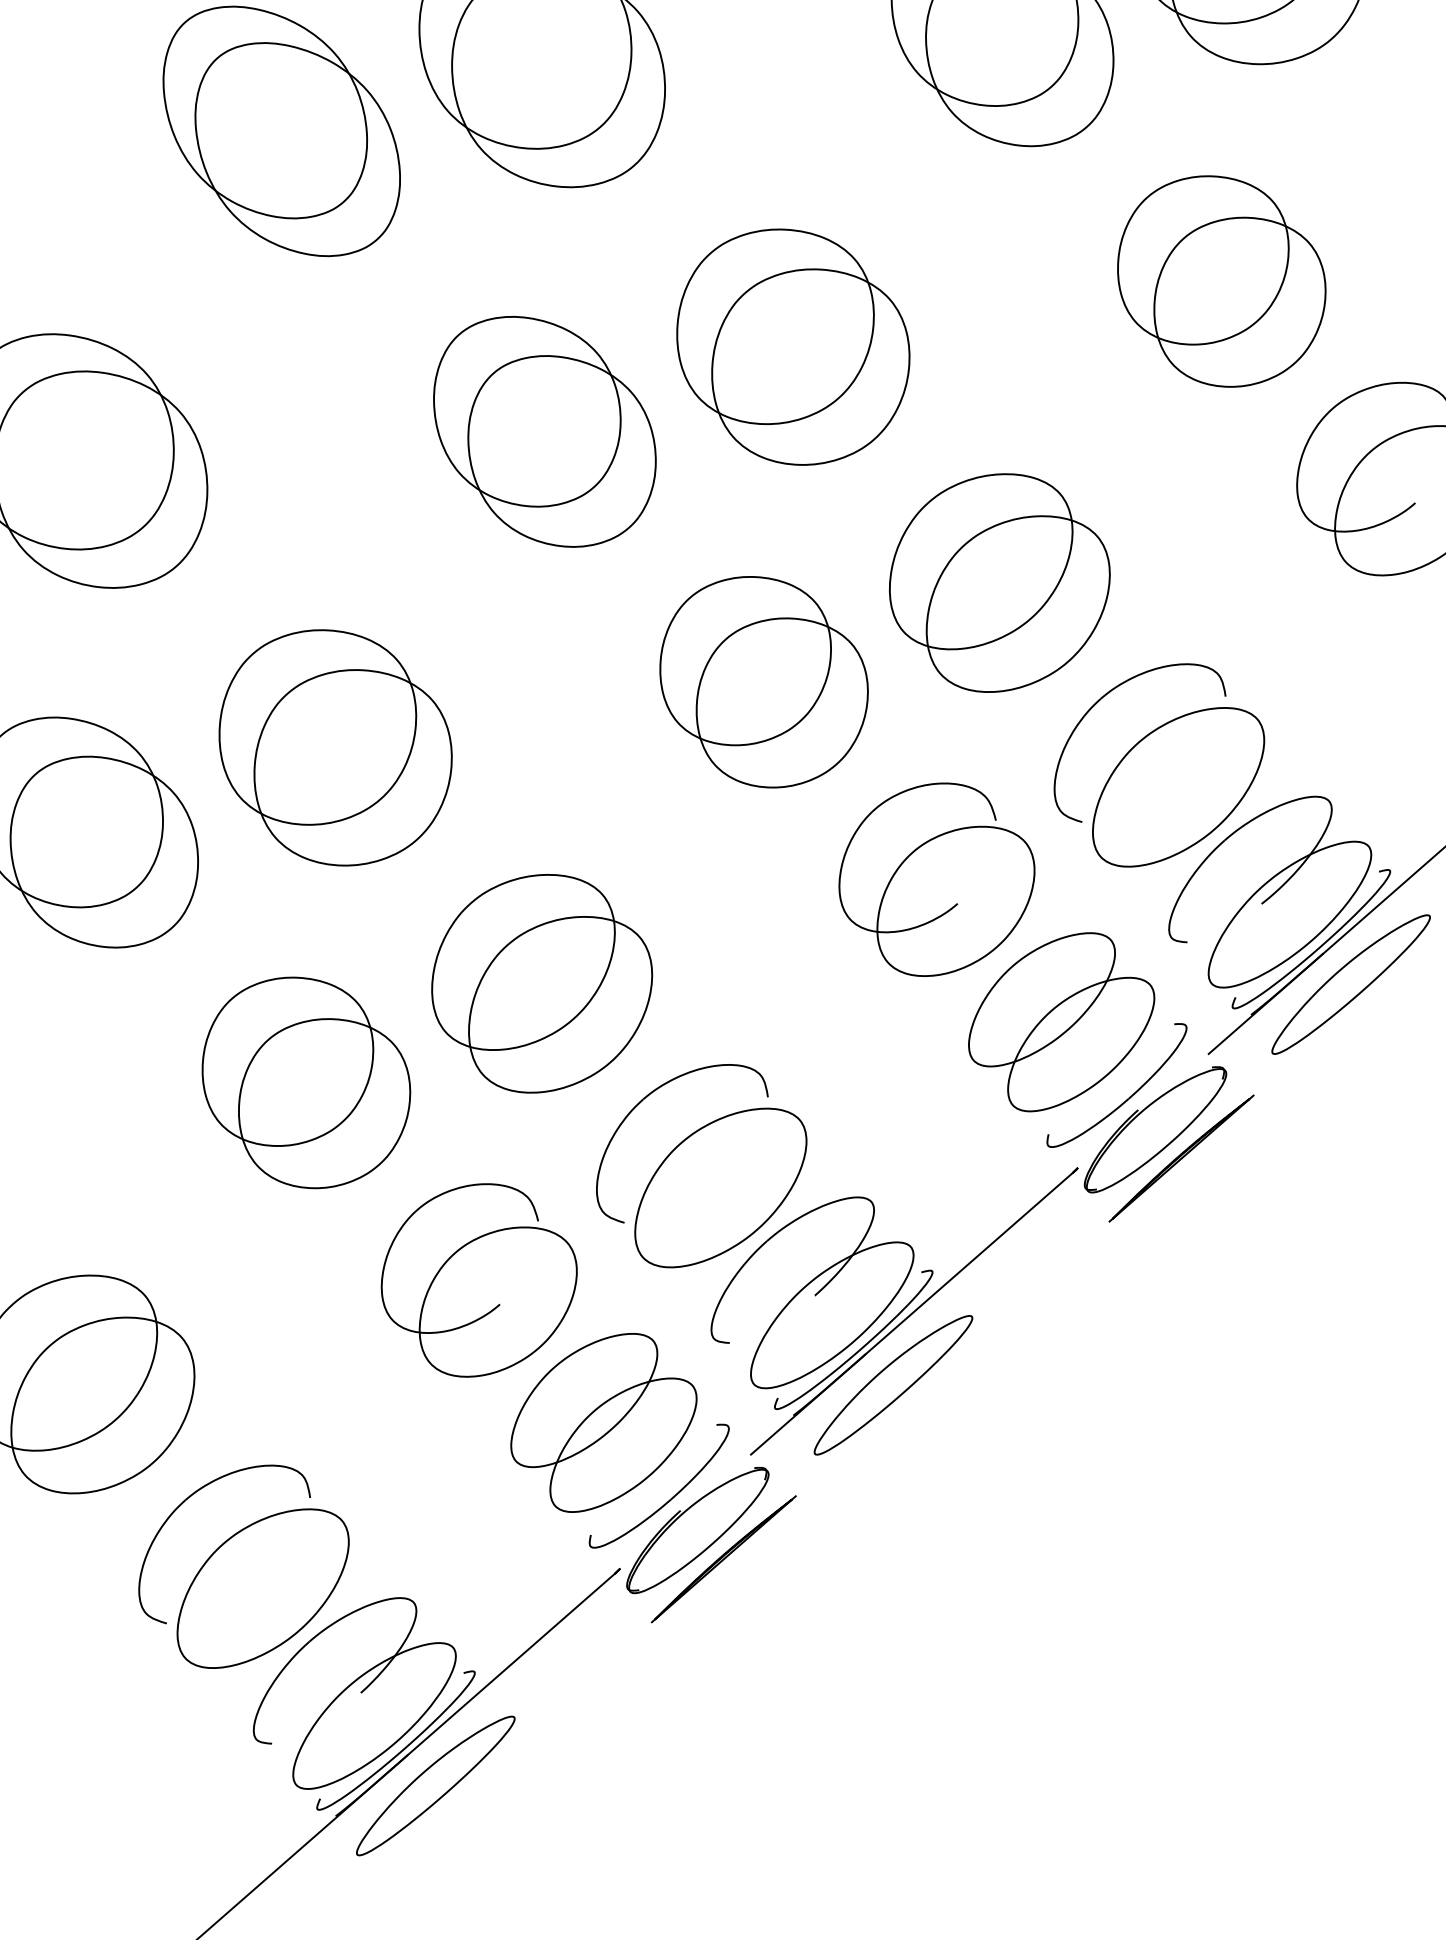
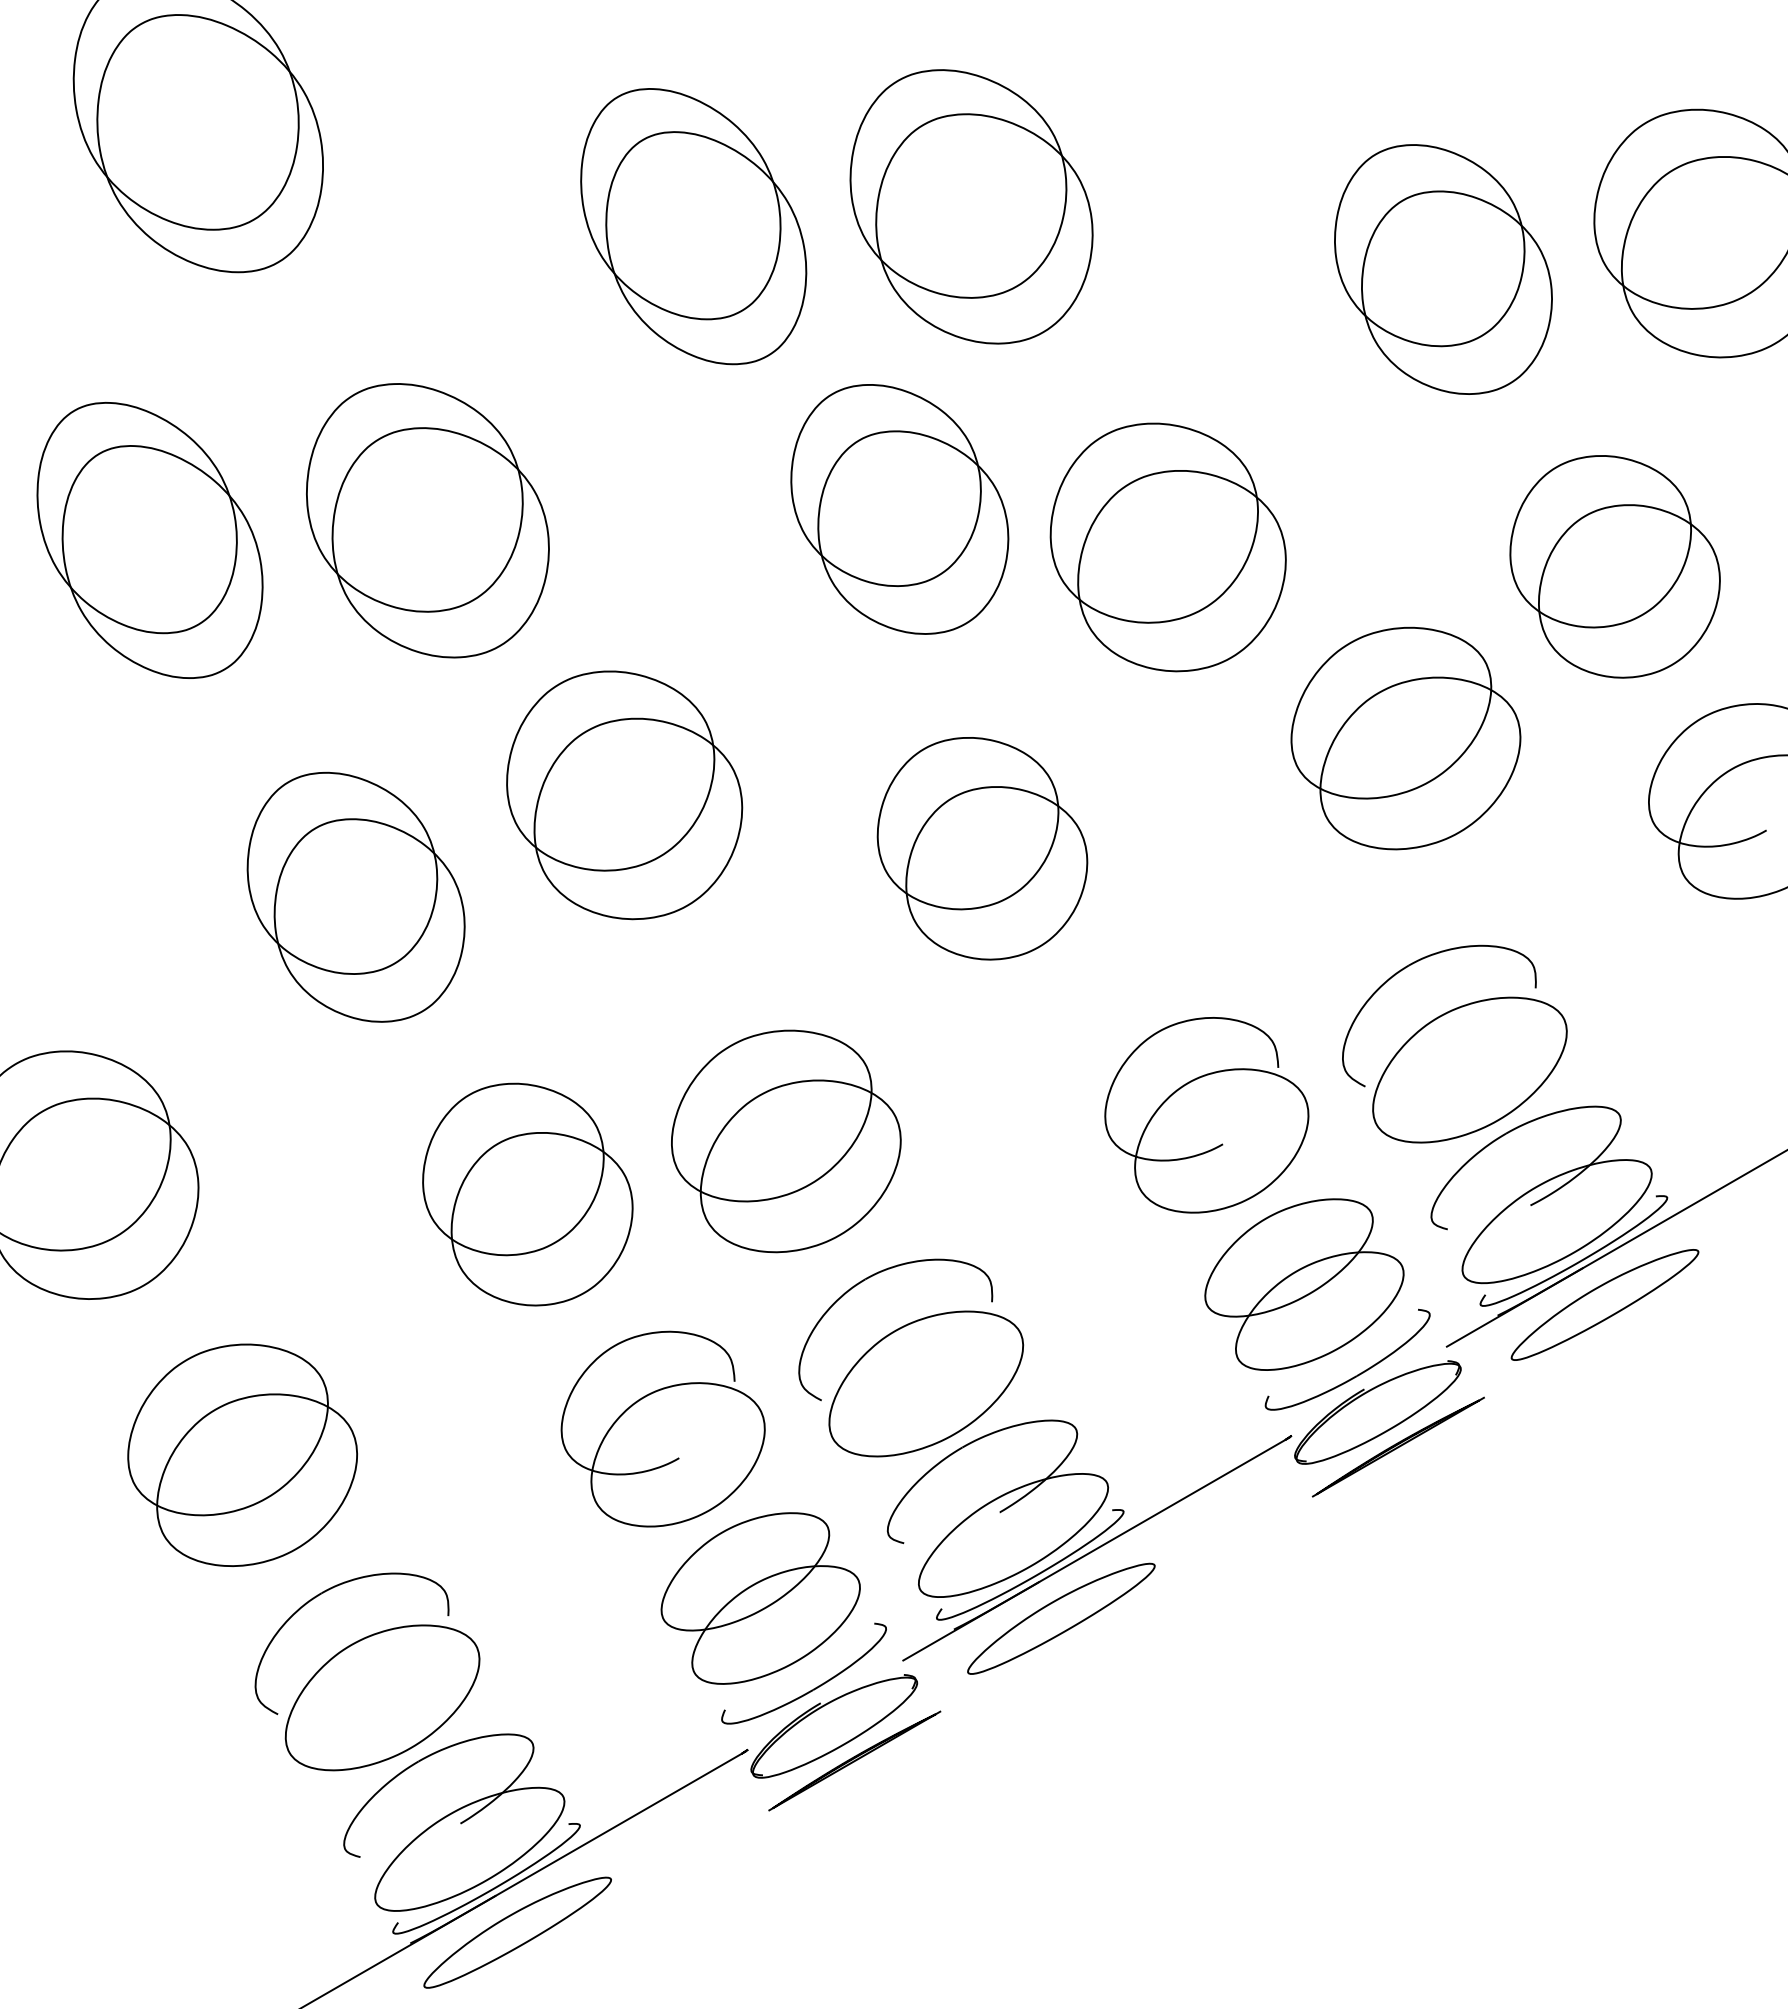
part: (544, 431) -> (899, 509), moved
part: (999, 582) -> (1405, 738), moved
part: (764, 681) -> (982, 848), moved
part: (335, 747) -> (624, 795), moved

